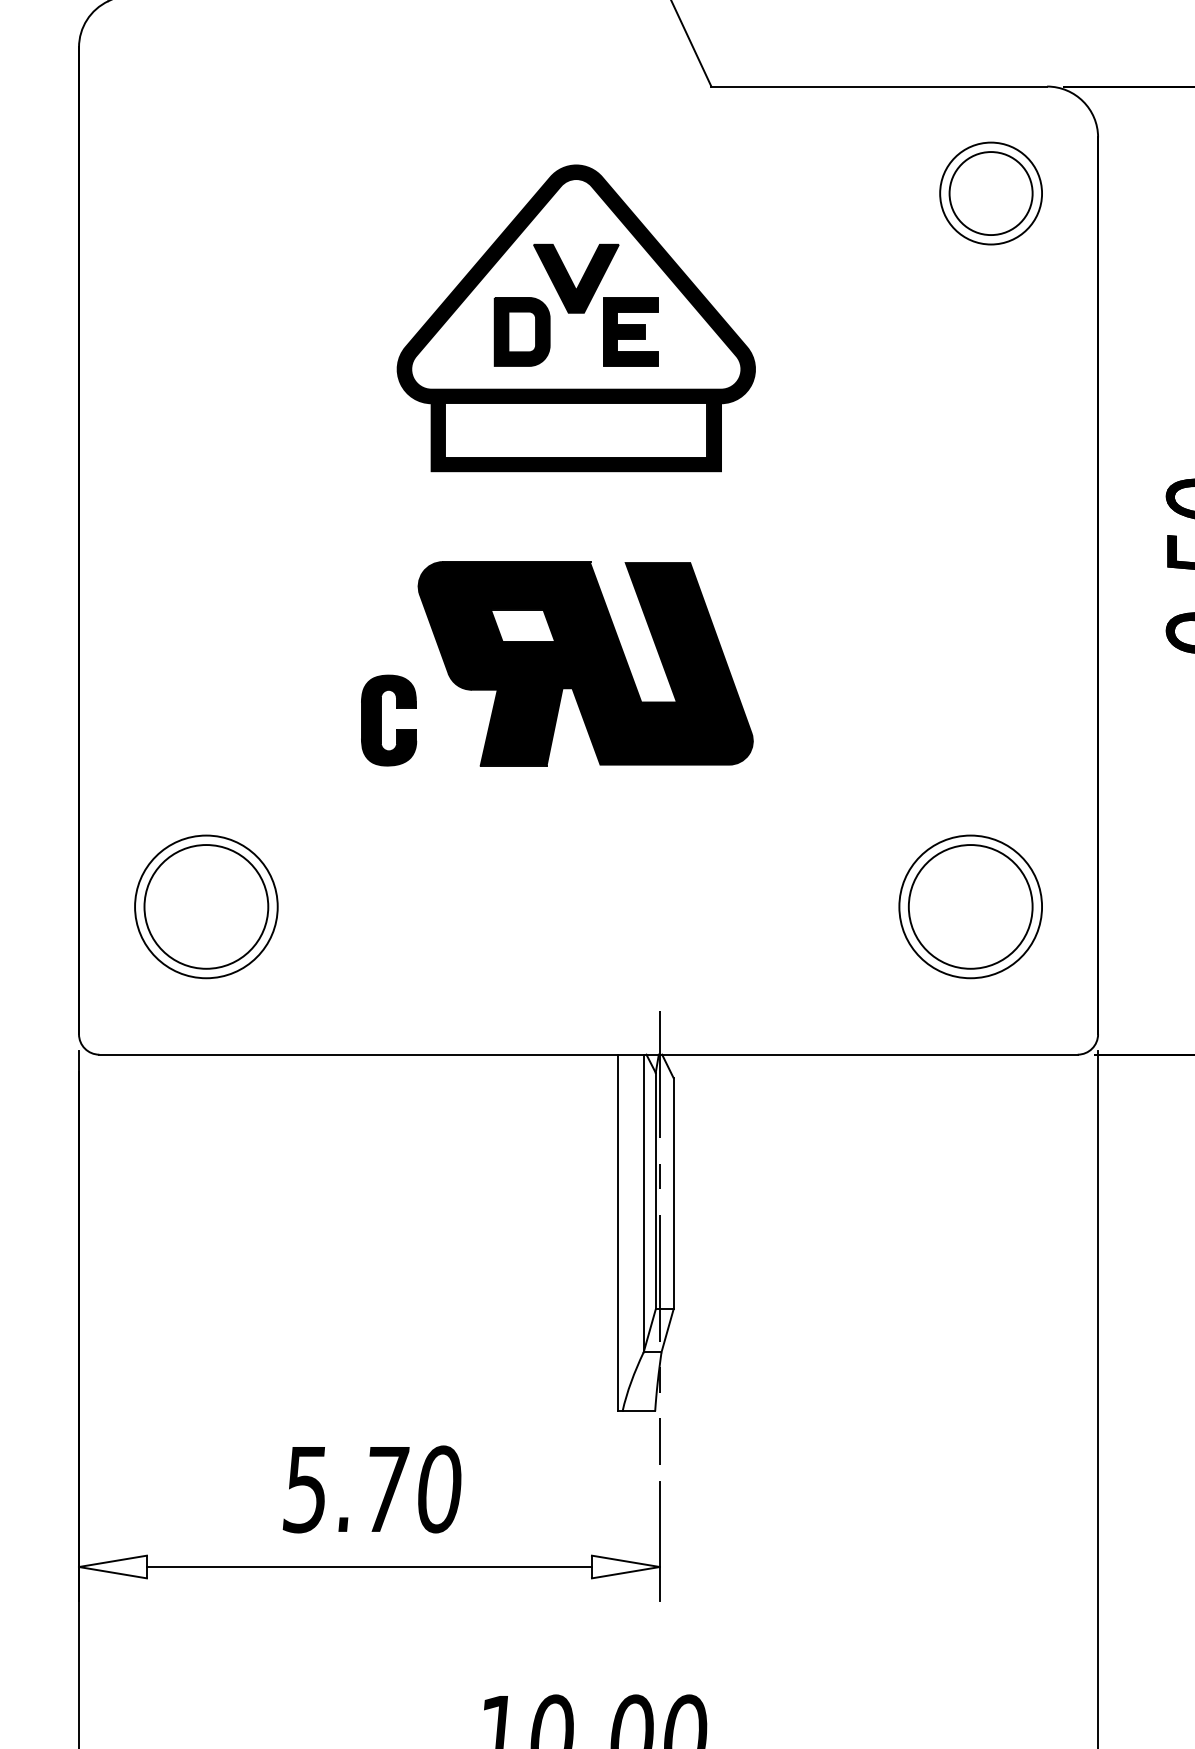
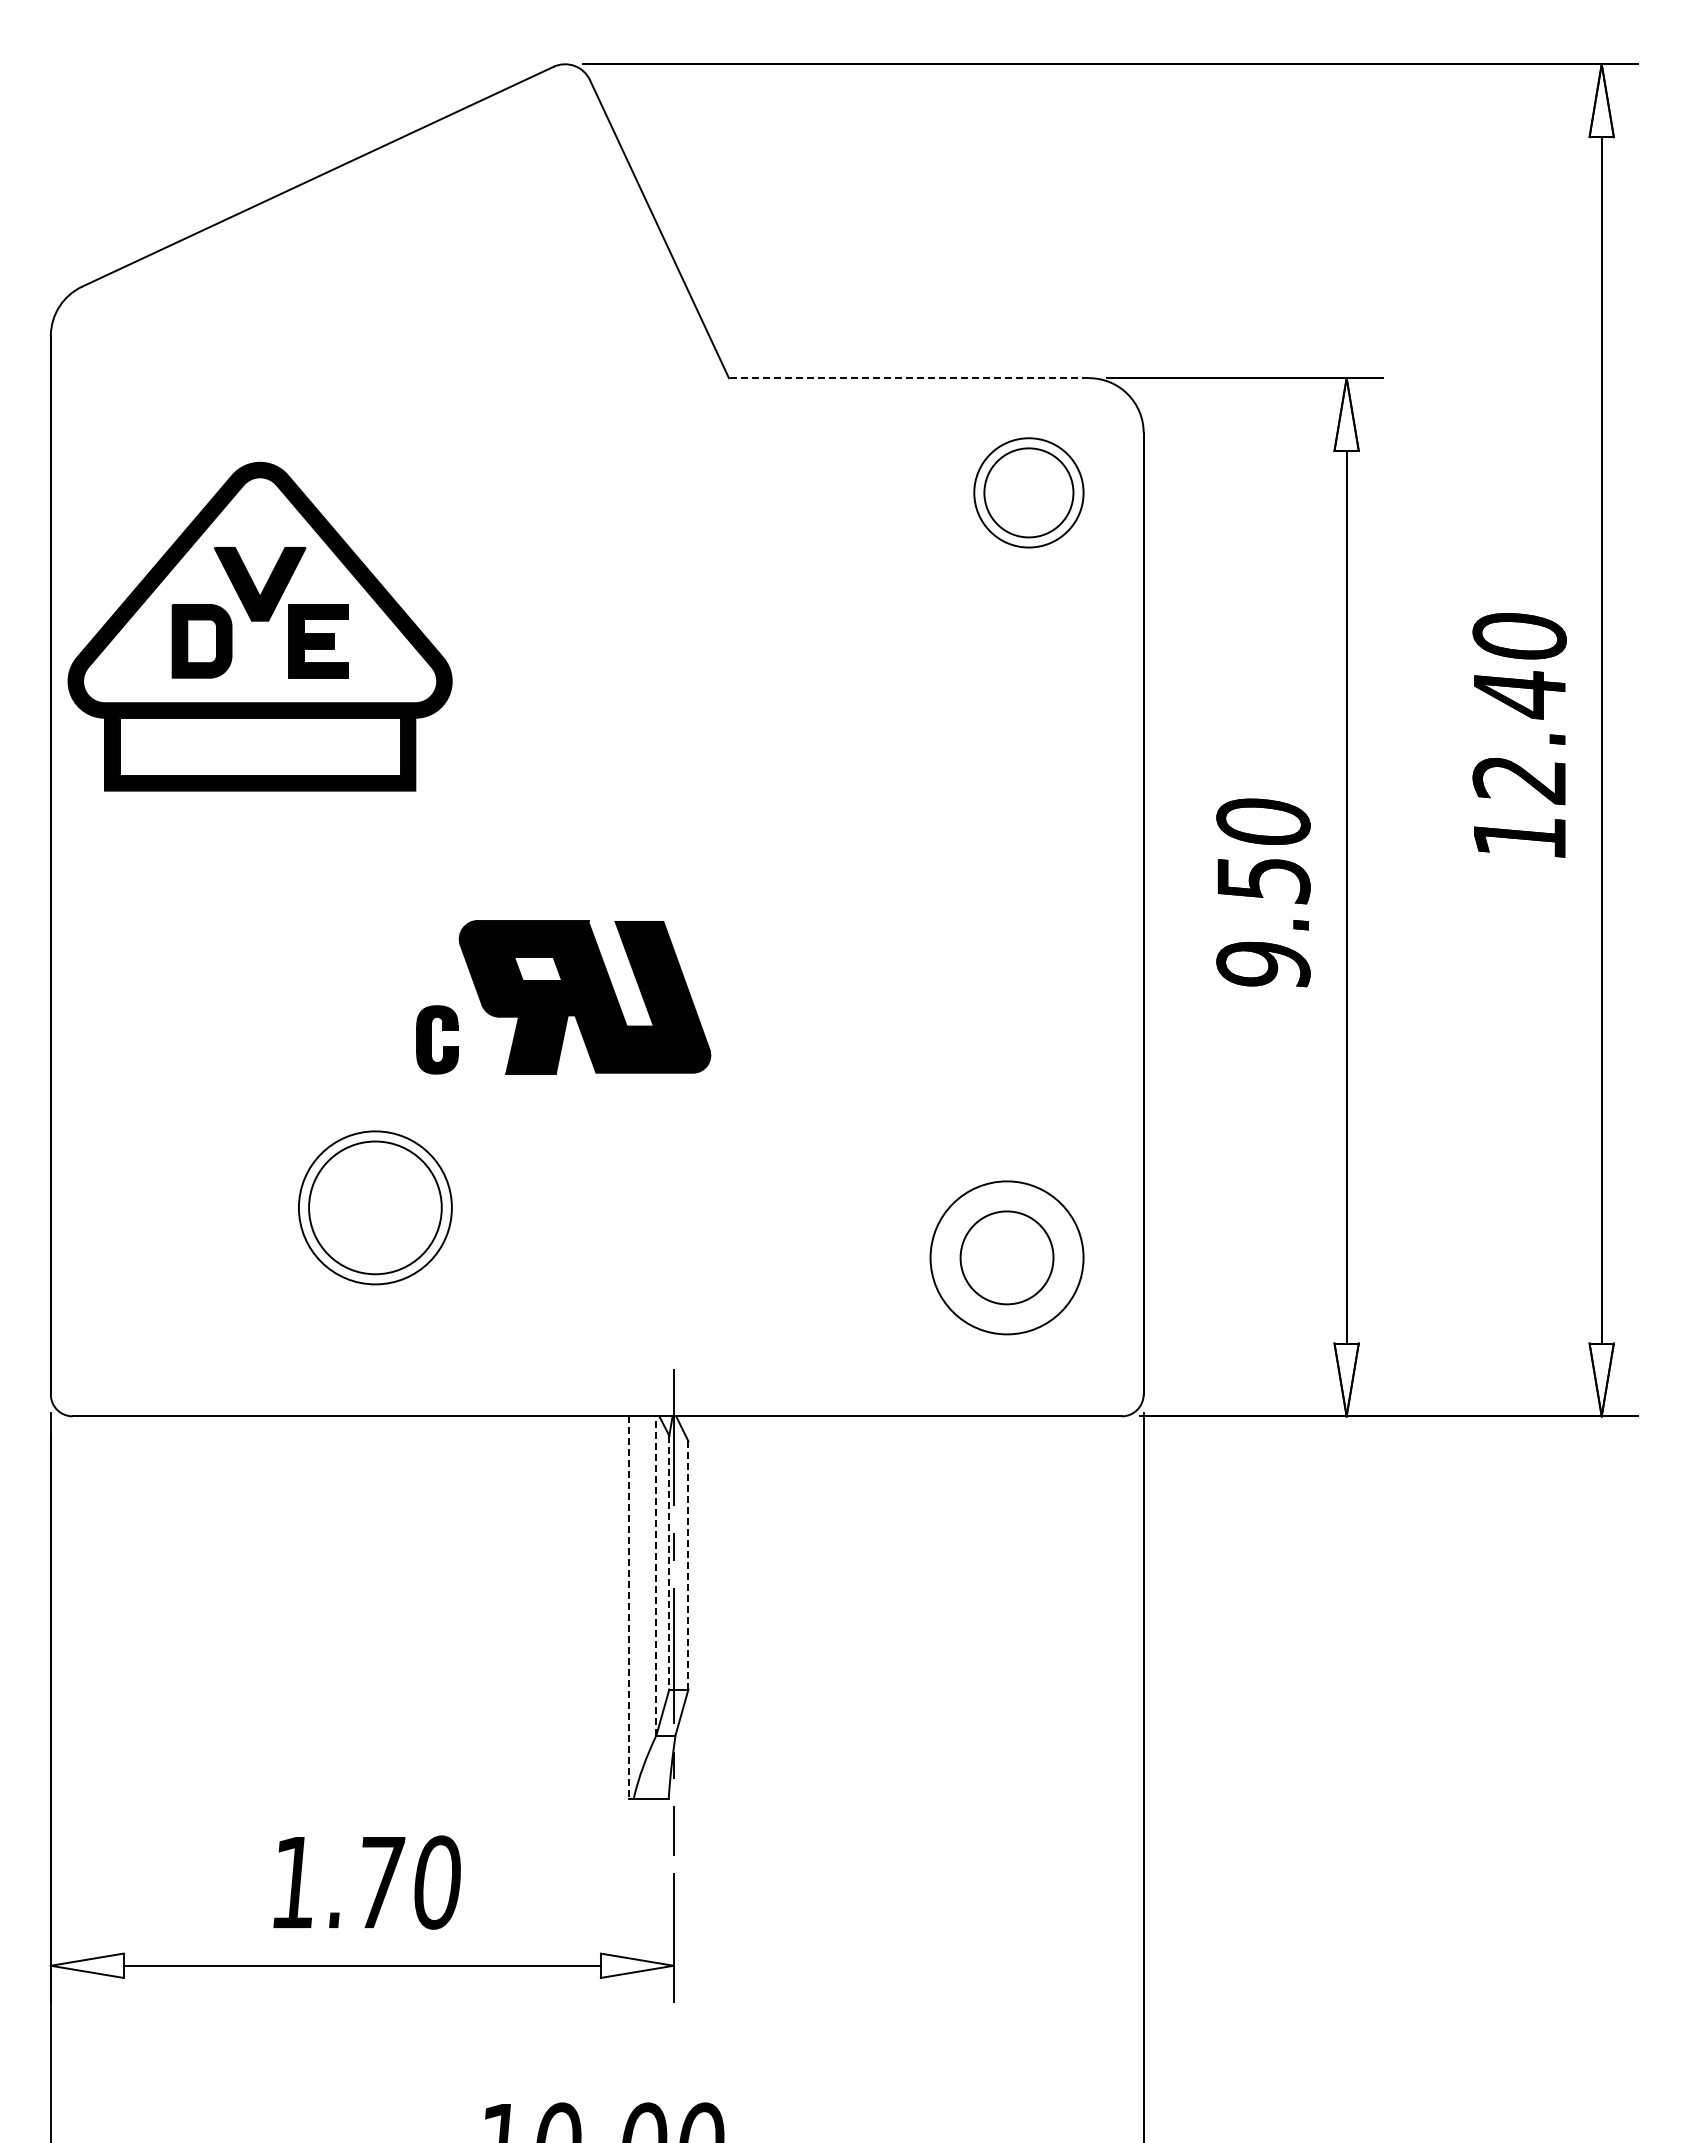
line: (878, 86) -> (908, 378), solid -> dashed
part: (575, 318) -> (259, 626), moved
part: (557, 664) -> (563, 997), size x0.7
part: (206, 906) -> (375, 1207), moved
circle: (970, 906) -> (1006, 1257), size x0.7
line: (655, 1190) -> (669, 1562), solid -> dashed
line: (673, 1192) -> (688, 1564), solid -> dashed
line: (643, 1203) -> (656, 1575), solid -> dashed
line: (618, 1233) -> (629, 1608), solid -> dashed
text: (303, 1490) -> (291, 1883), 5.70 -> 1.70

